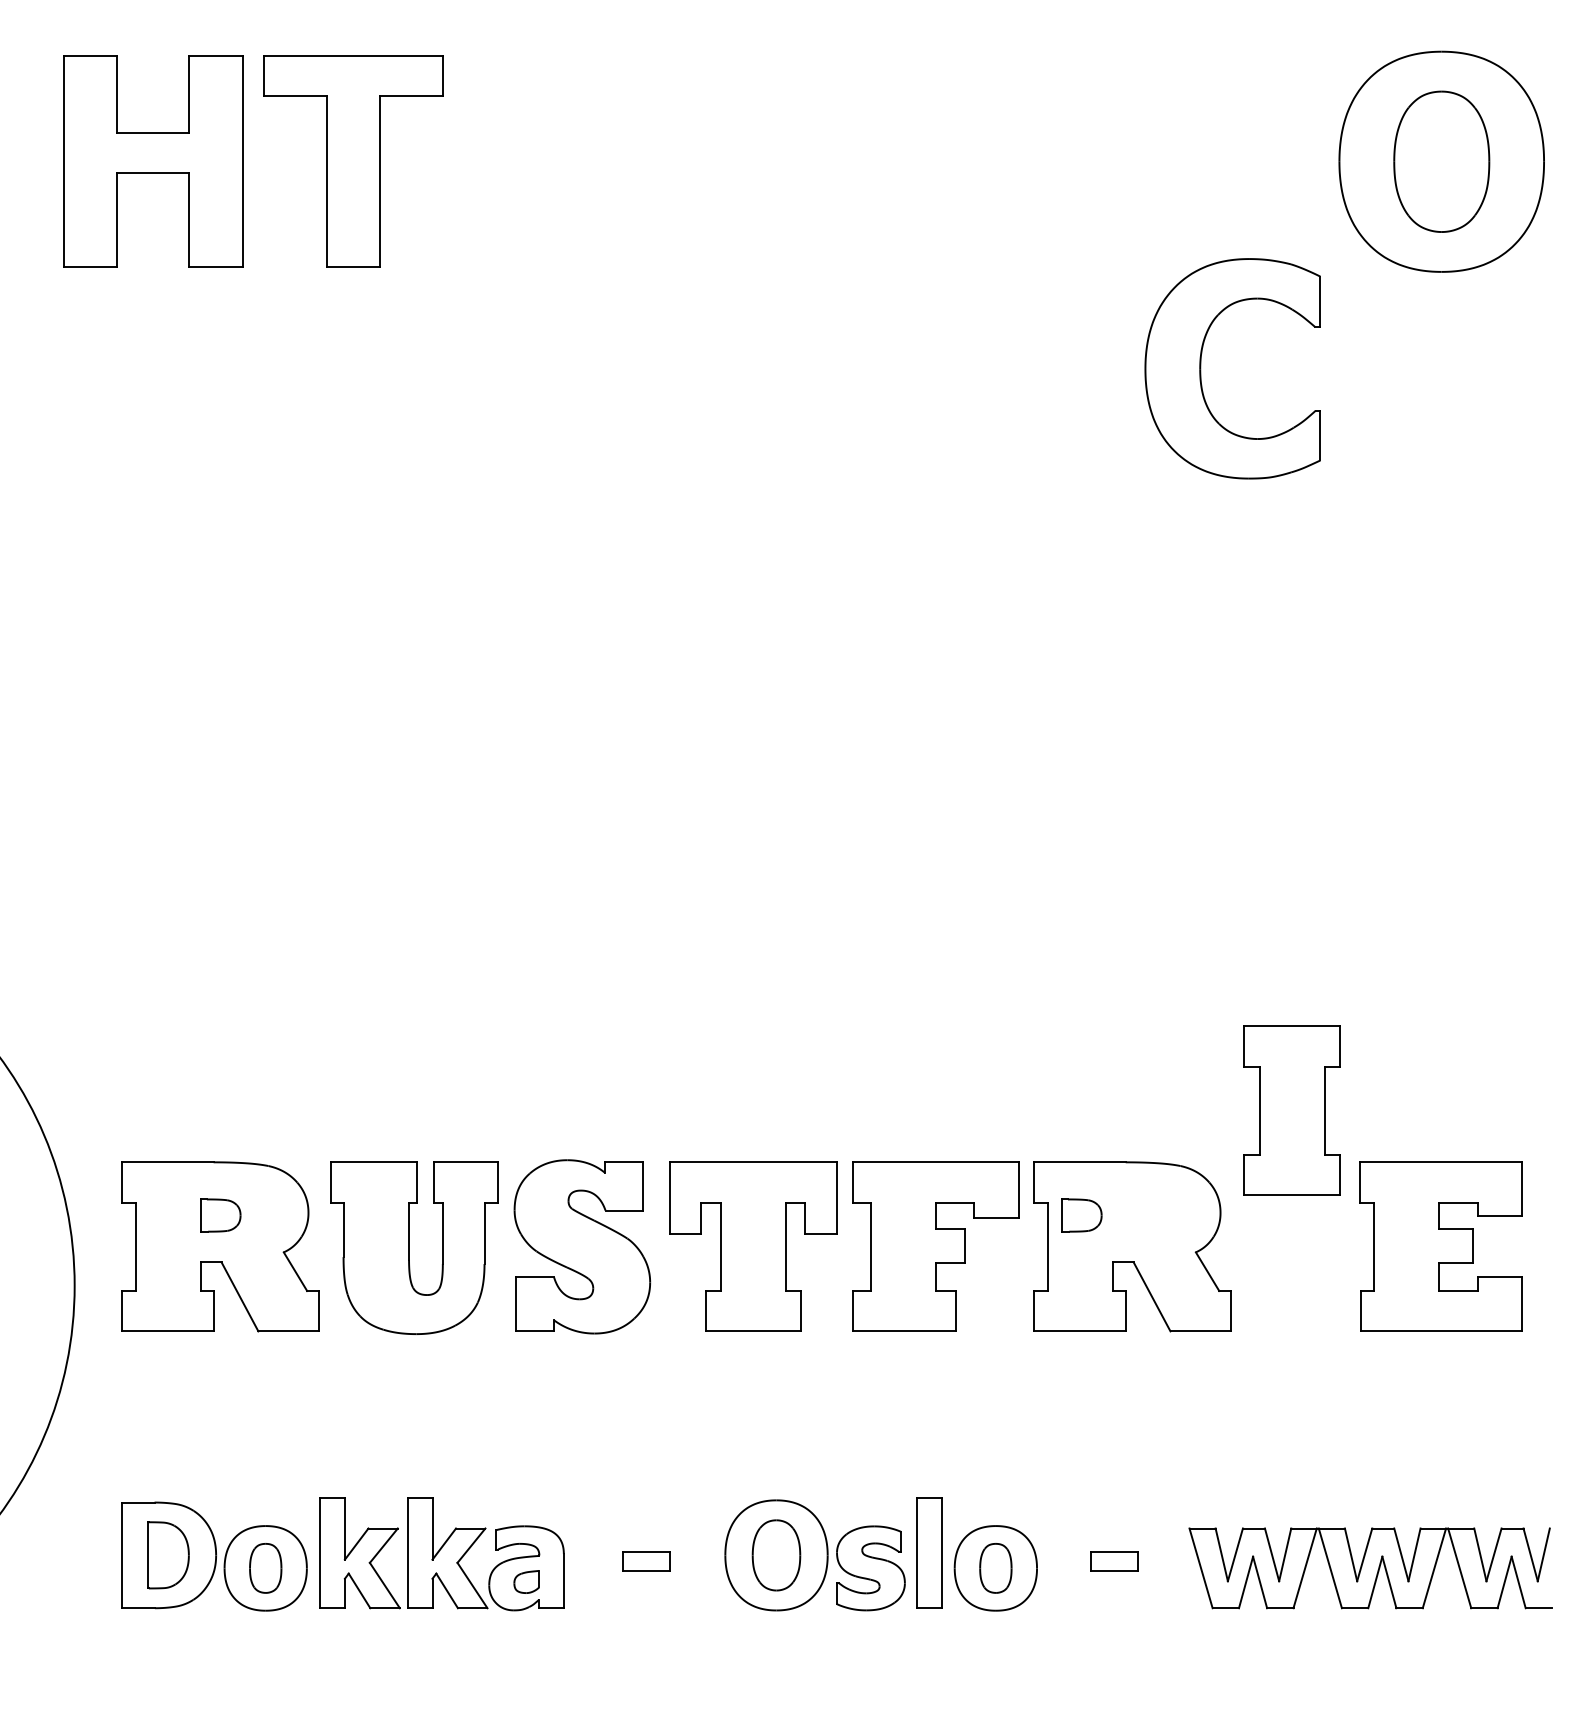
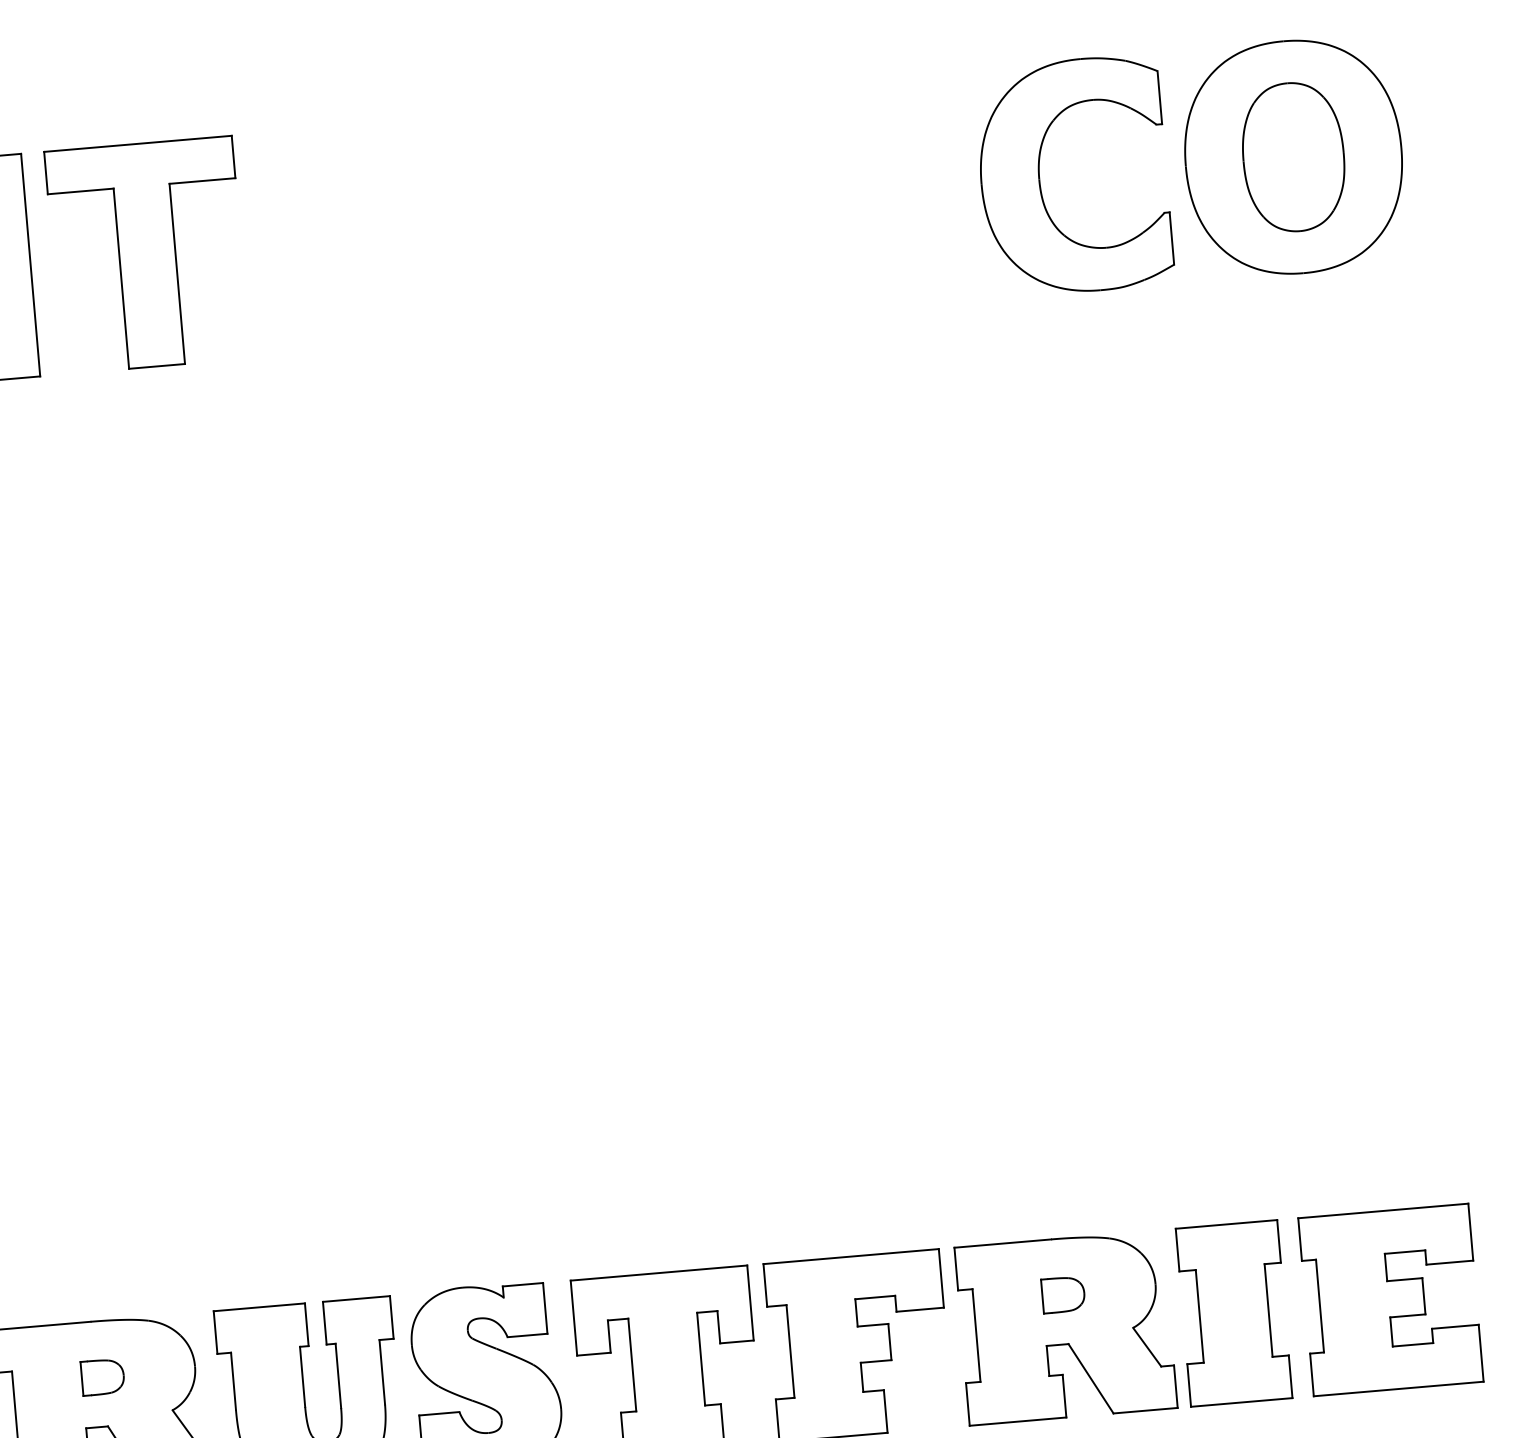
part: (1201, 368) -> (1040, 178), moved
part: (1291, 1110) -> (1233, 1313), moved
part: (1081, 1215) -> (1063, 1294), moved

